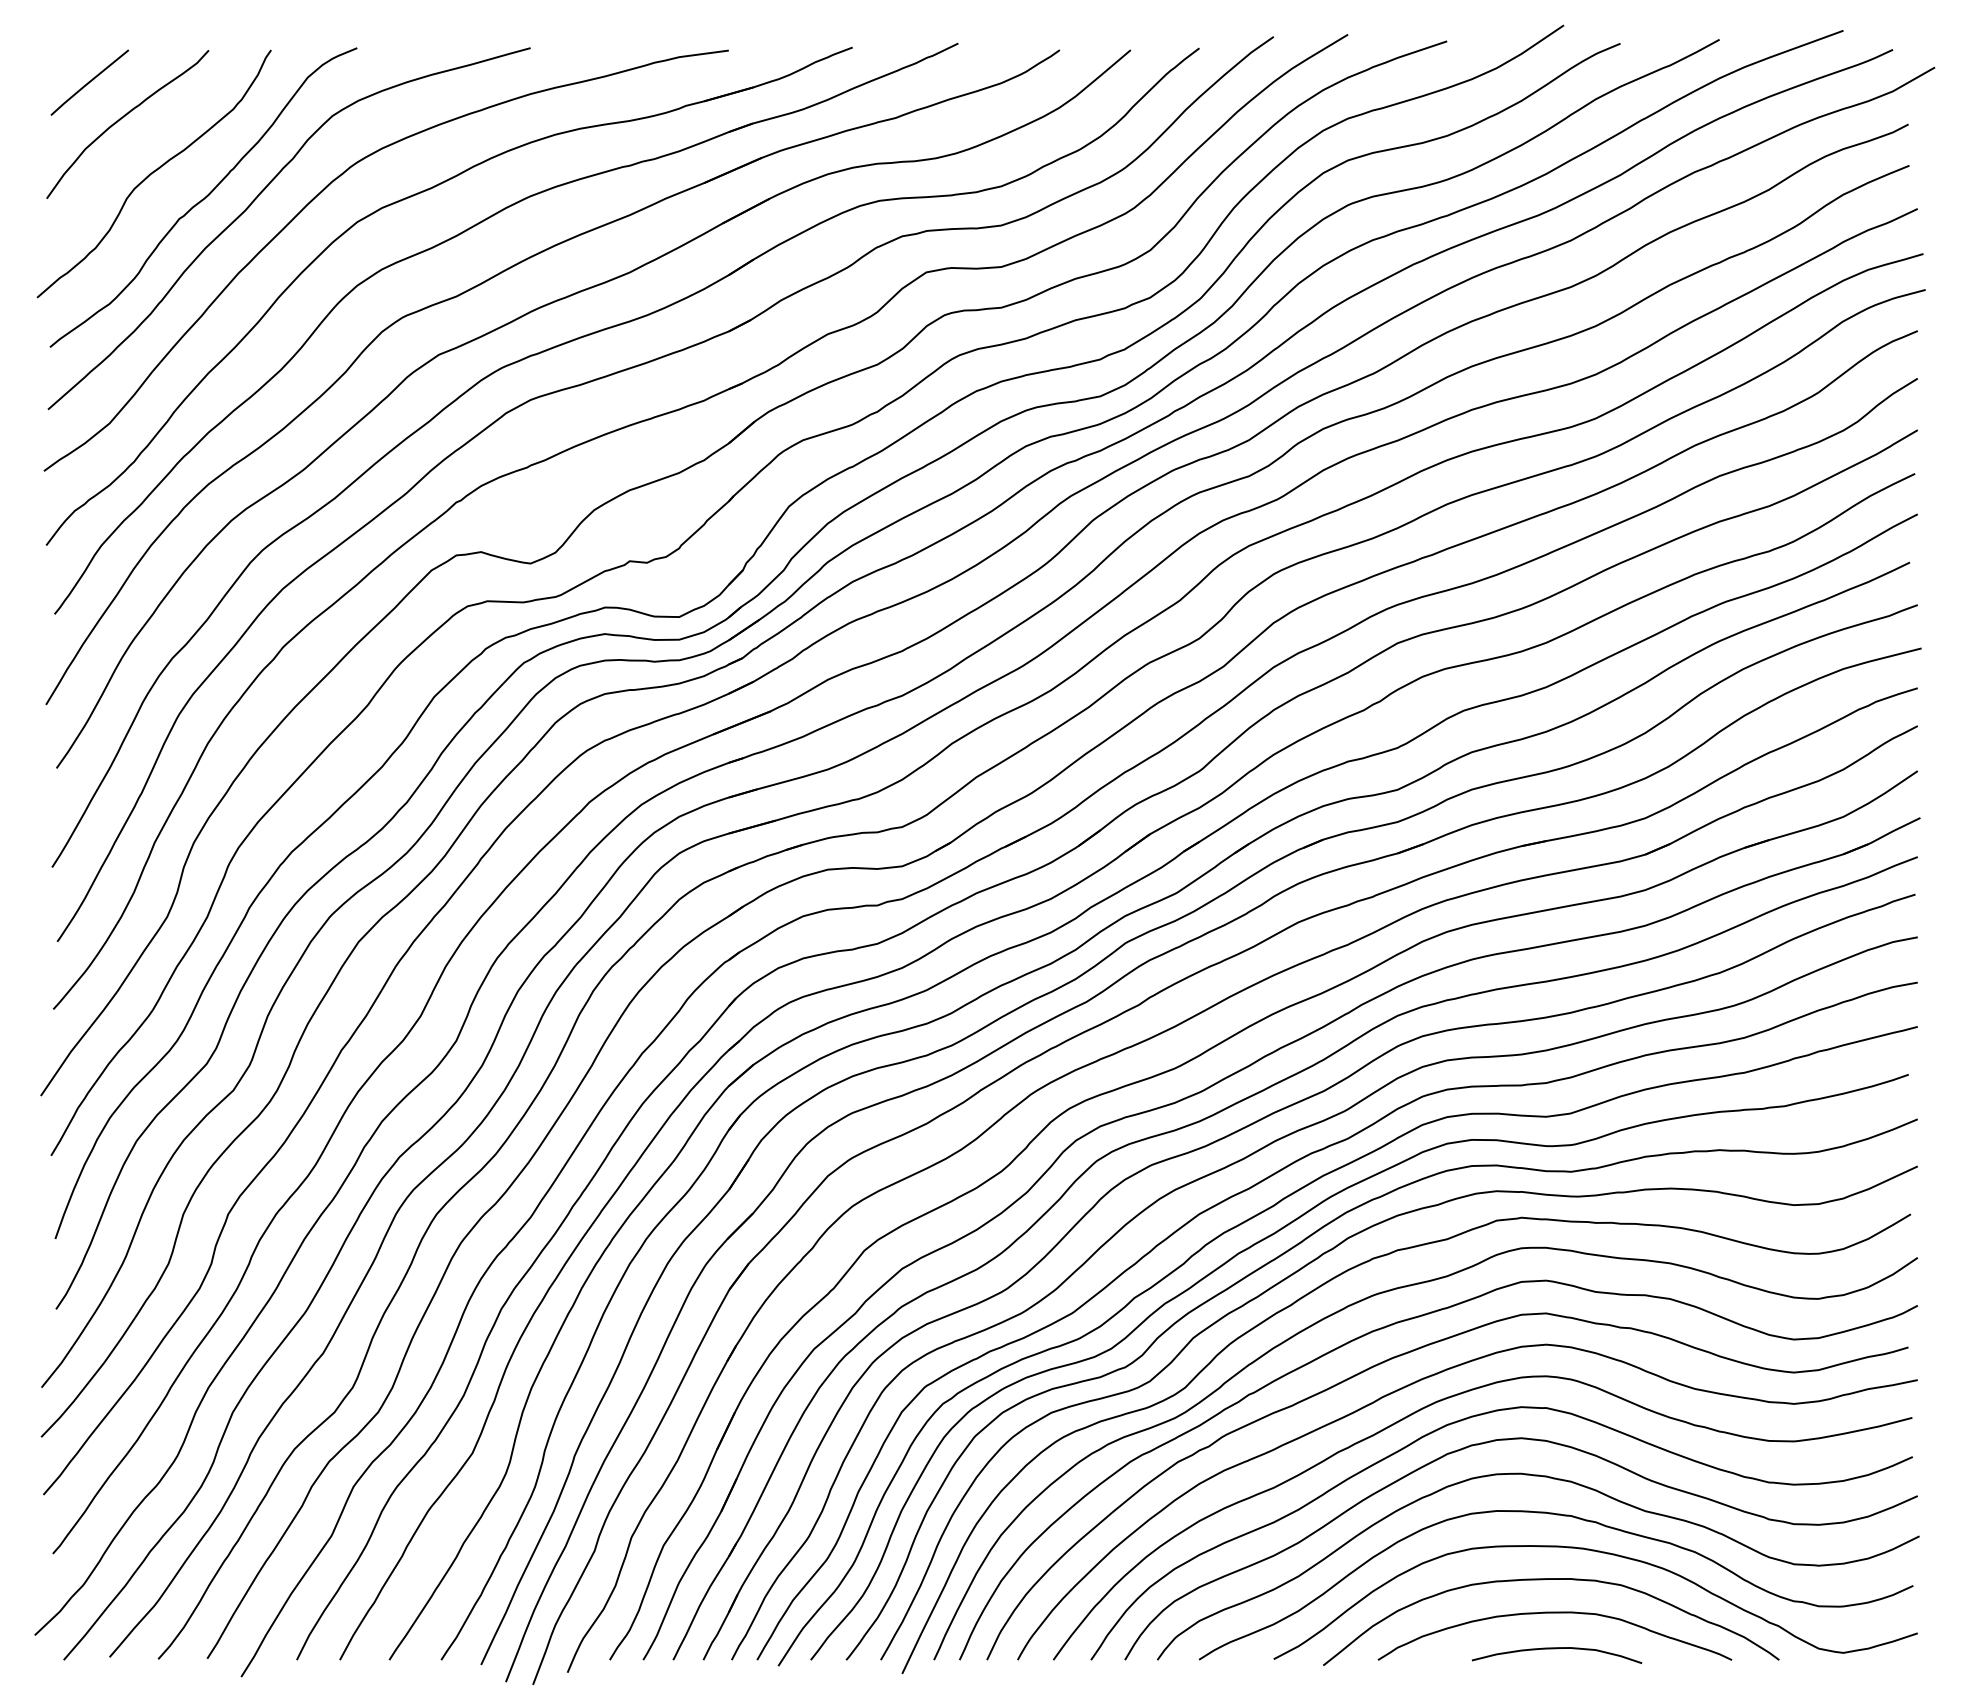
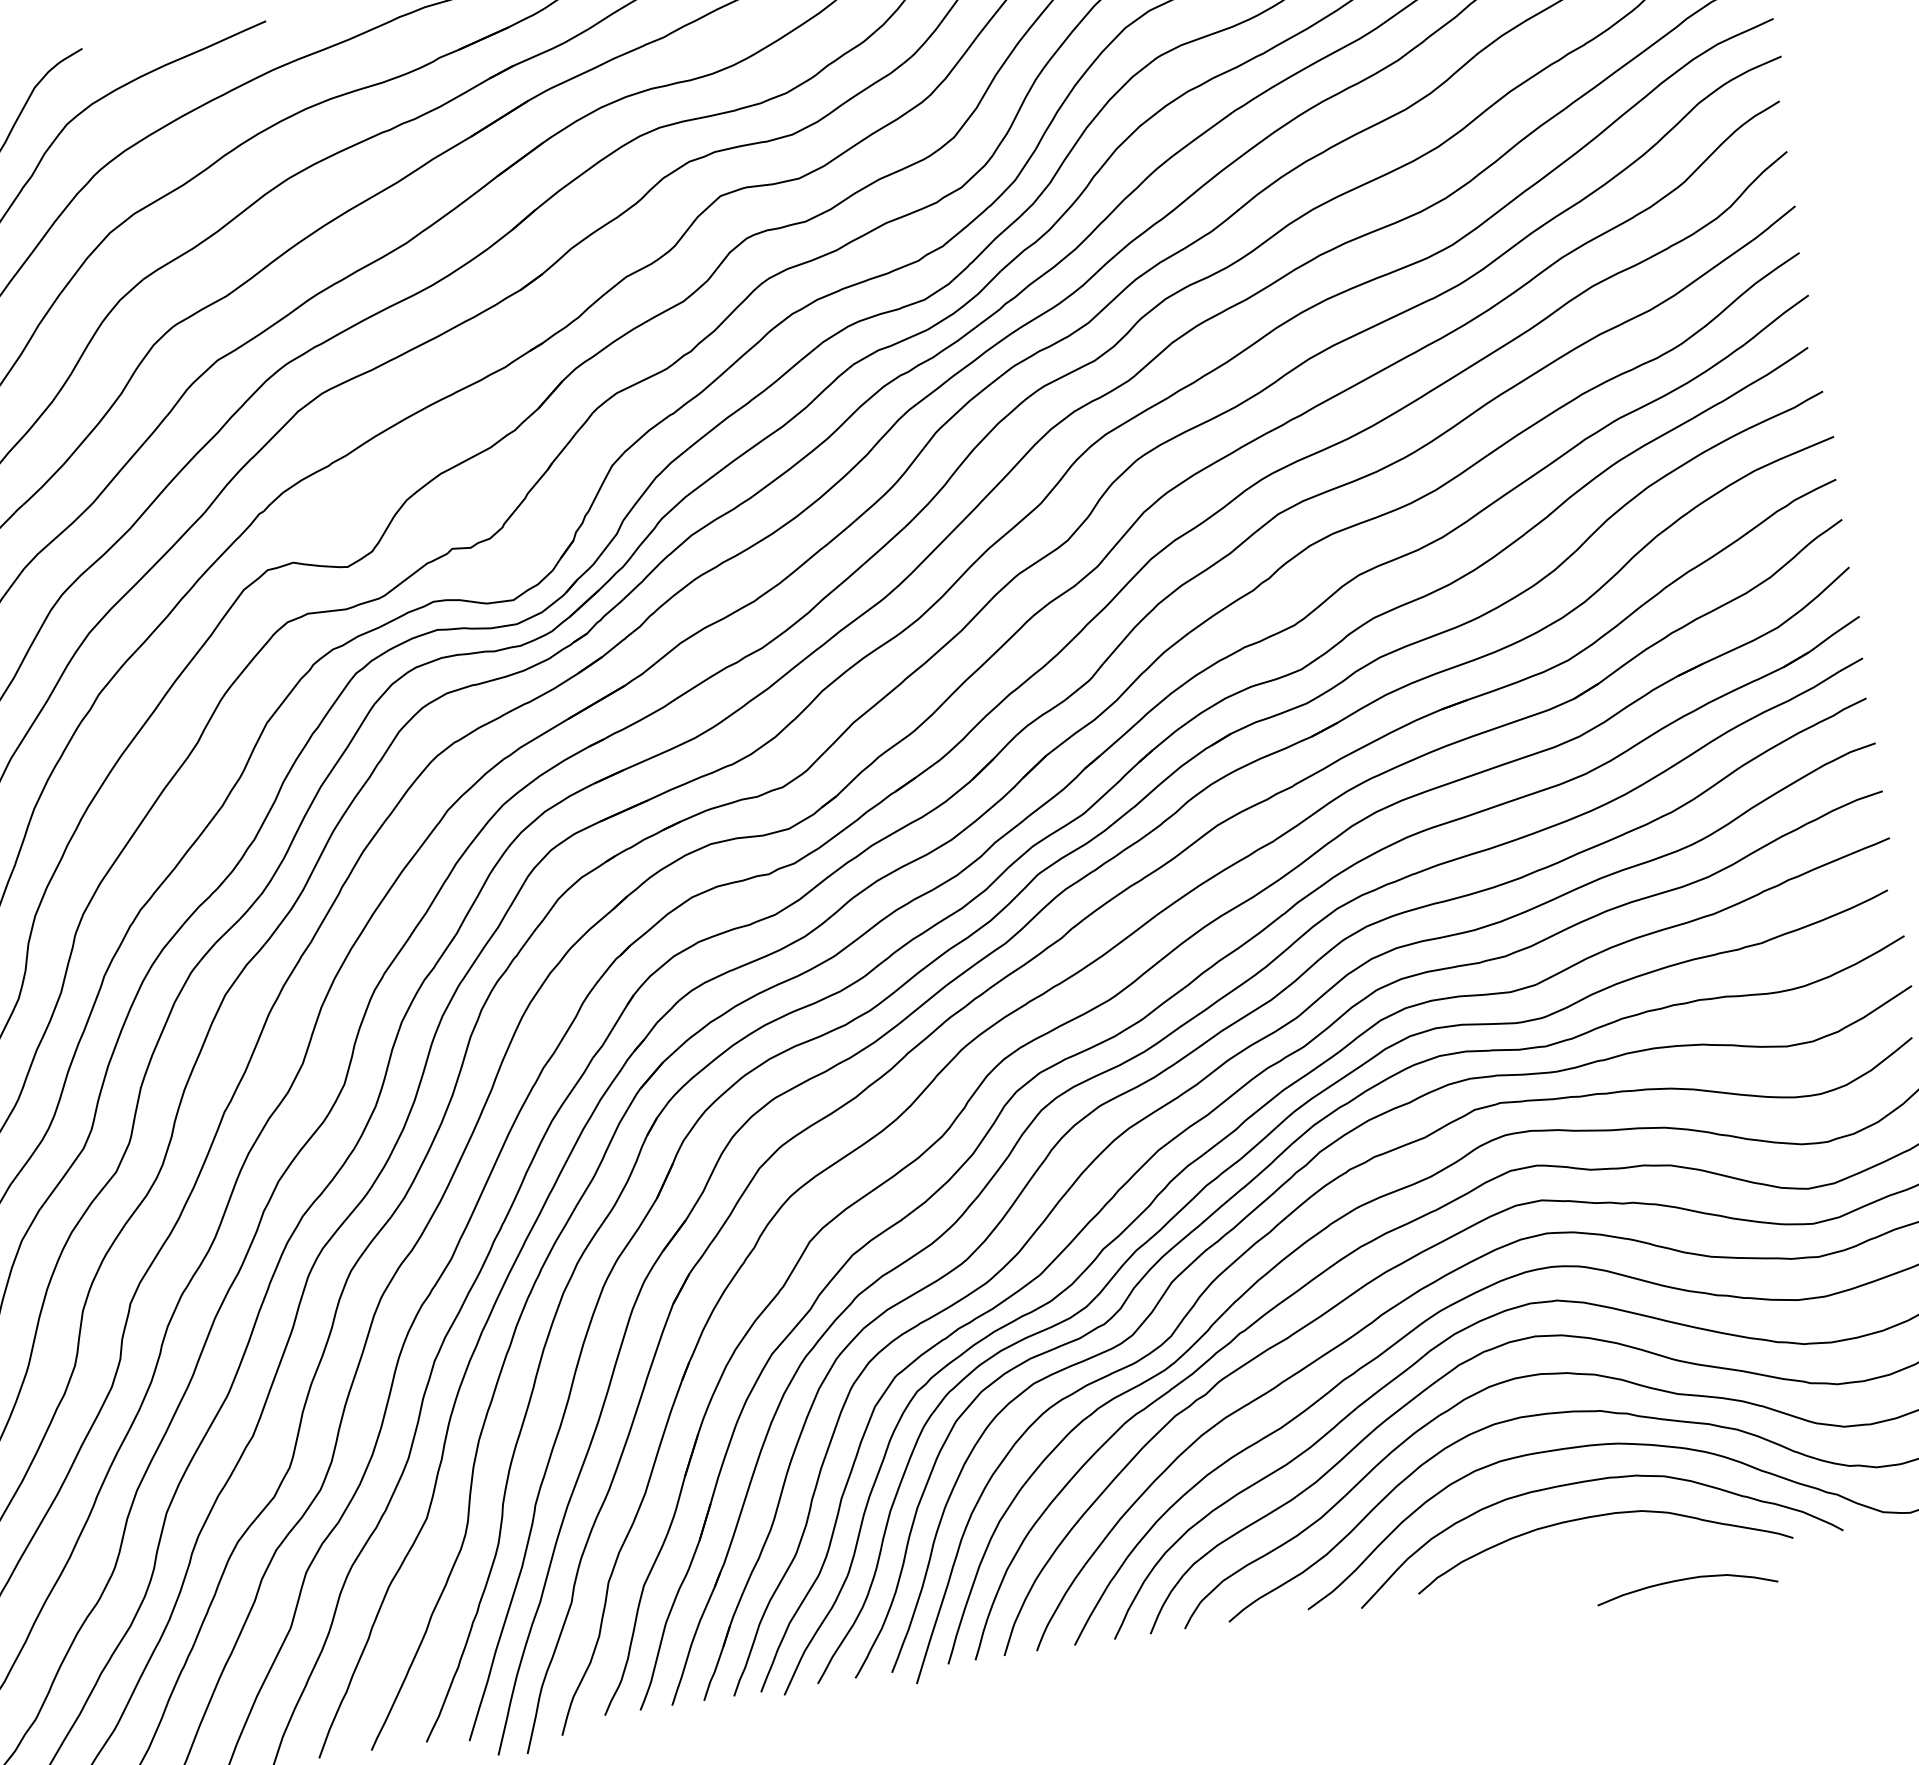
curve: (1557, 1649) -> (1686, 1580), moved

